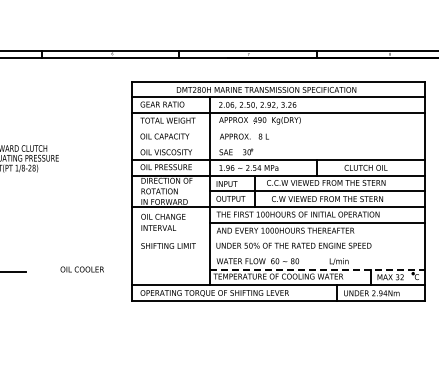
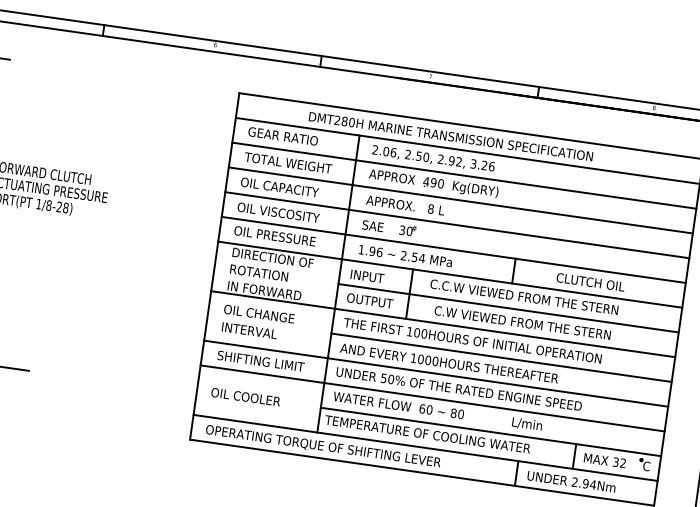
line: (278, 128) -> (461, 200), added
line: (278, 144) -> (457, 225), added
line: (278, 238) -> (436, 374), added
line: (278, 253) -> (433, 397), added
text: (81, 269) -> (244, 396), moved
line: (317, 269) -> (491, 431), dashed -> solid

